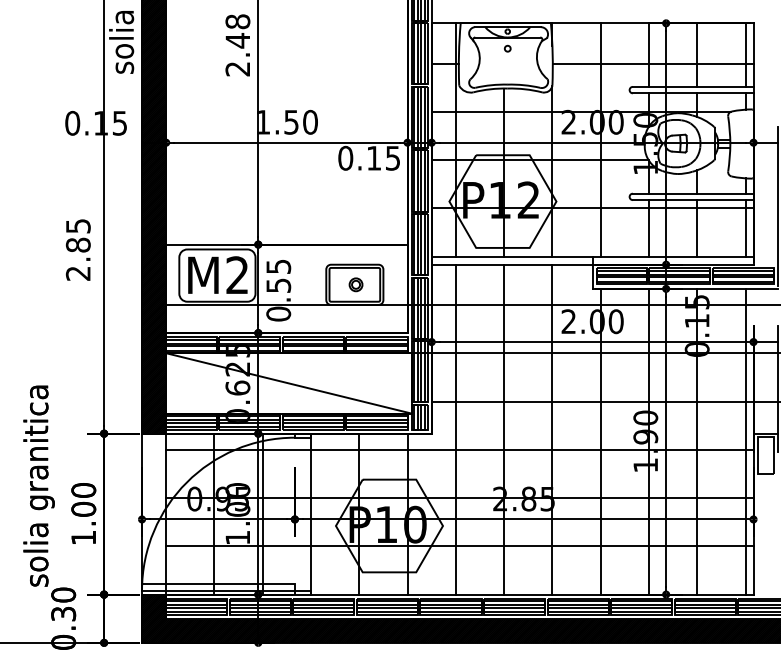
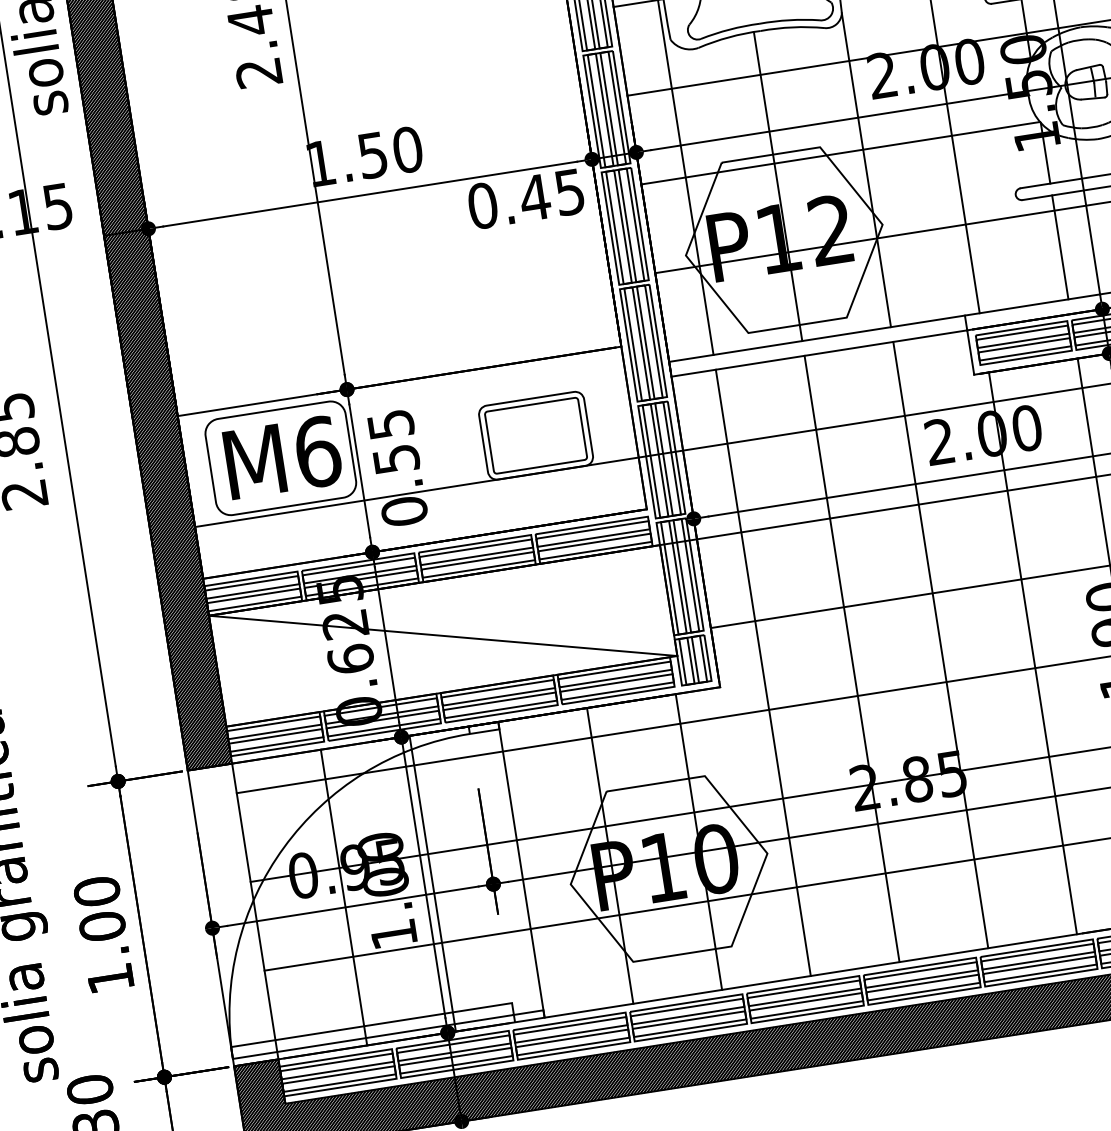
text: (373, 158) -> (533, 198), 0.15 -> 0.45
text: (237, 275) -> (317, 452), M2 -> M6
part: (355, 284) -> (537, 434), removed

